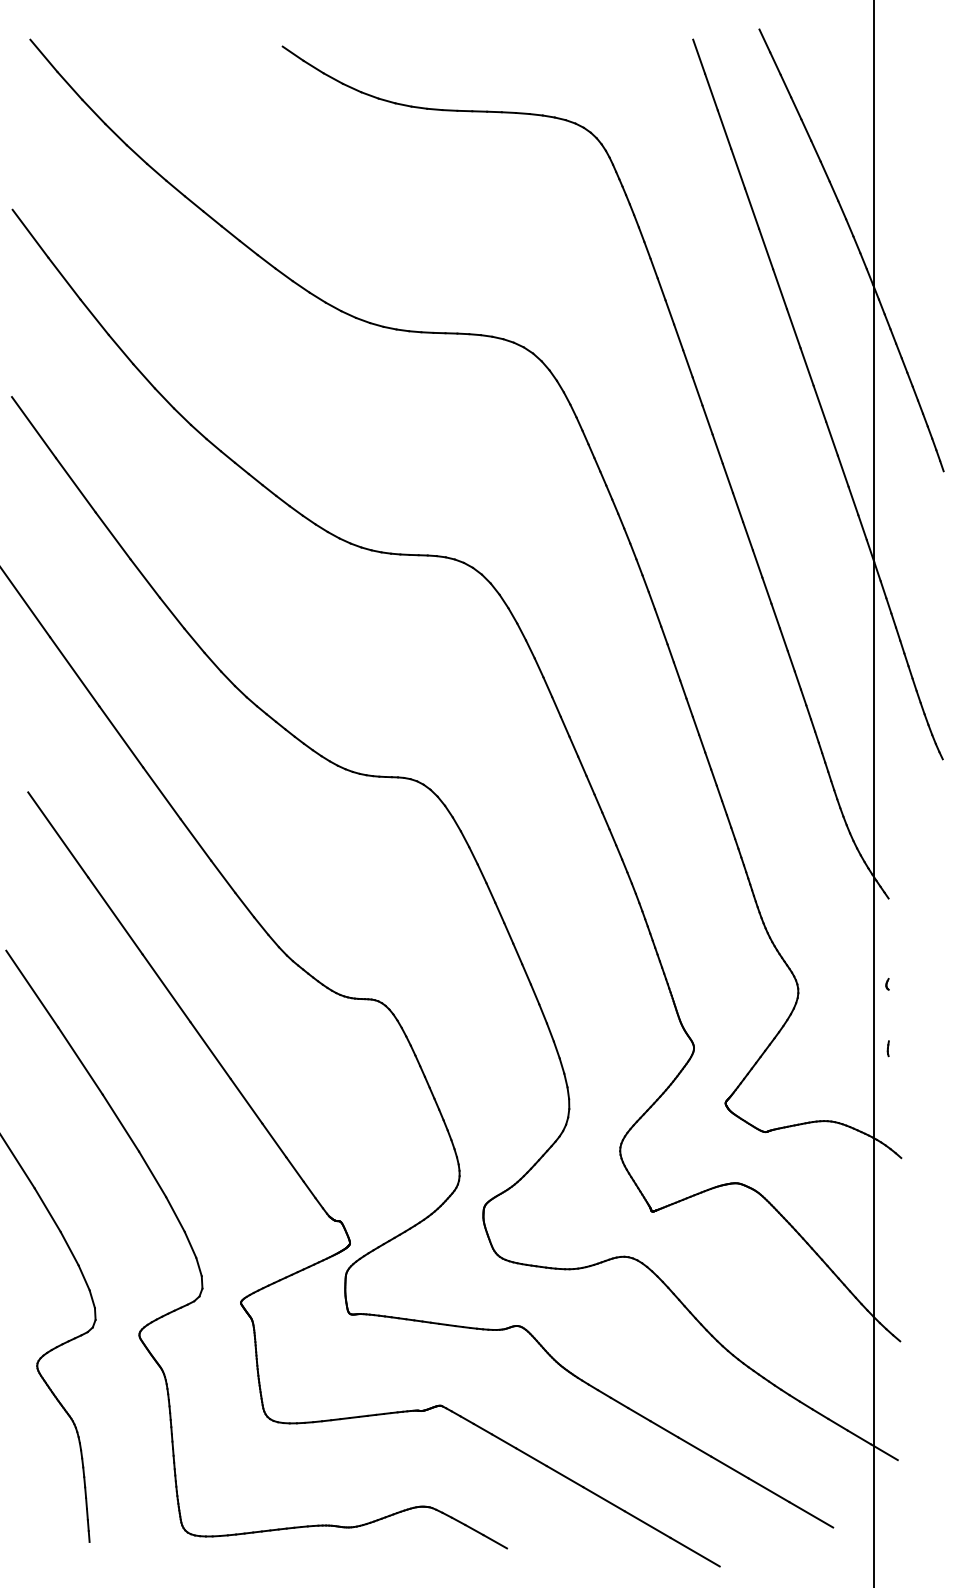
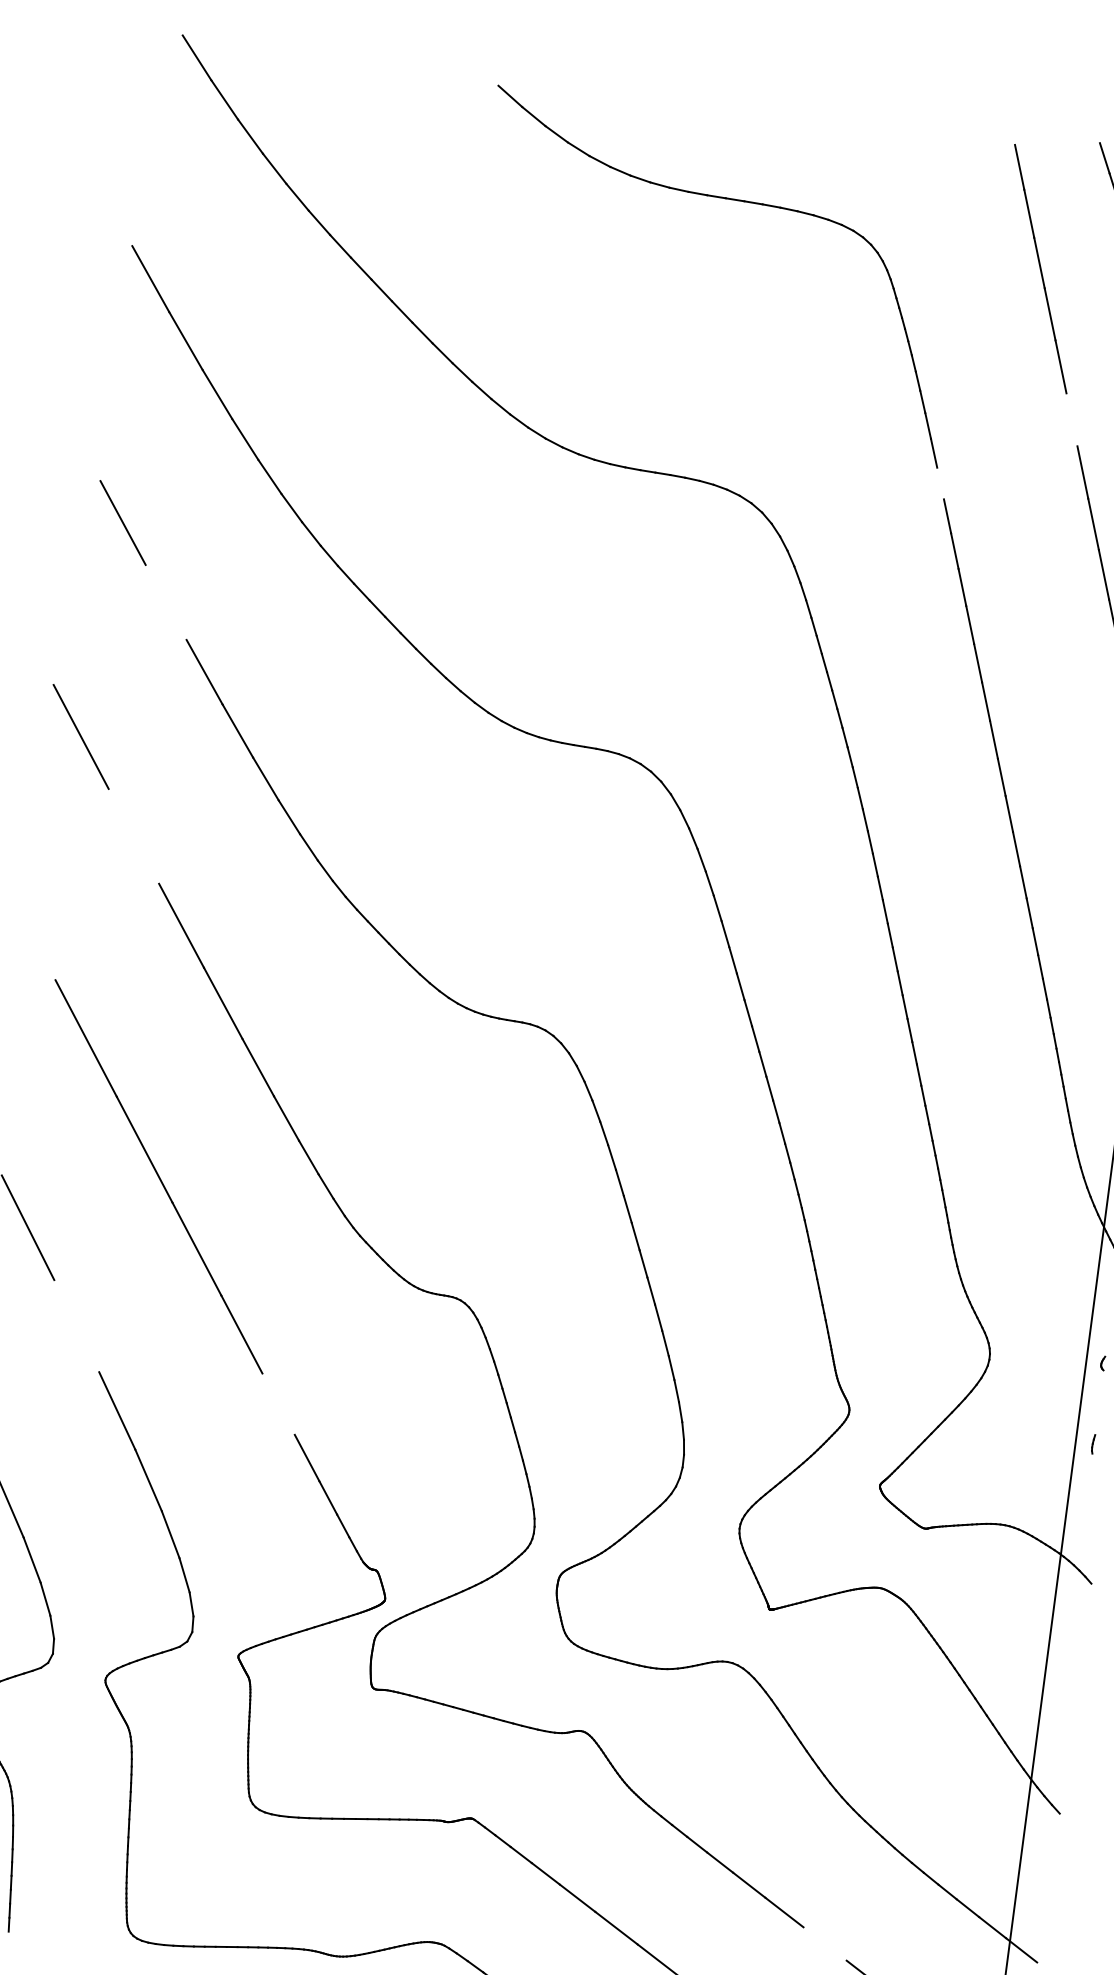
line: (766, 248) -> (1072, 419), removed
line: (669, 312) -> (940, 483), removed
line: (75, 485) -> (165, 602), removed
line: (74, 671) -> (133, 836), removed
line: (80, 1060) -> (76, 1325), removed
line: (246, 1100) -> (278, 1403), removed
line: (729, 1467) -> (824, 1943), removed

